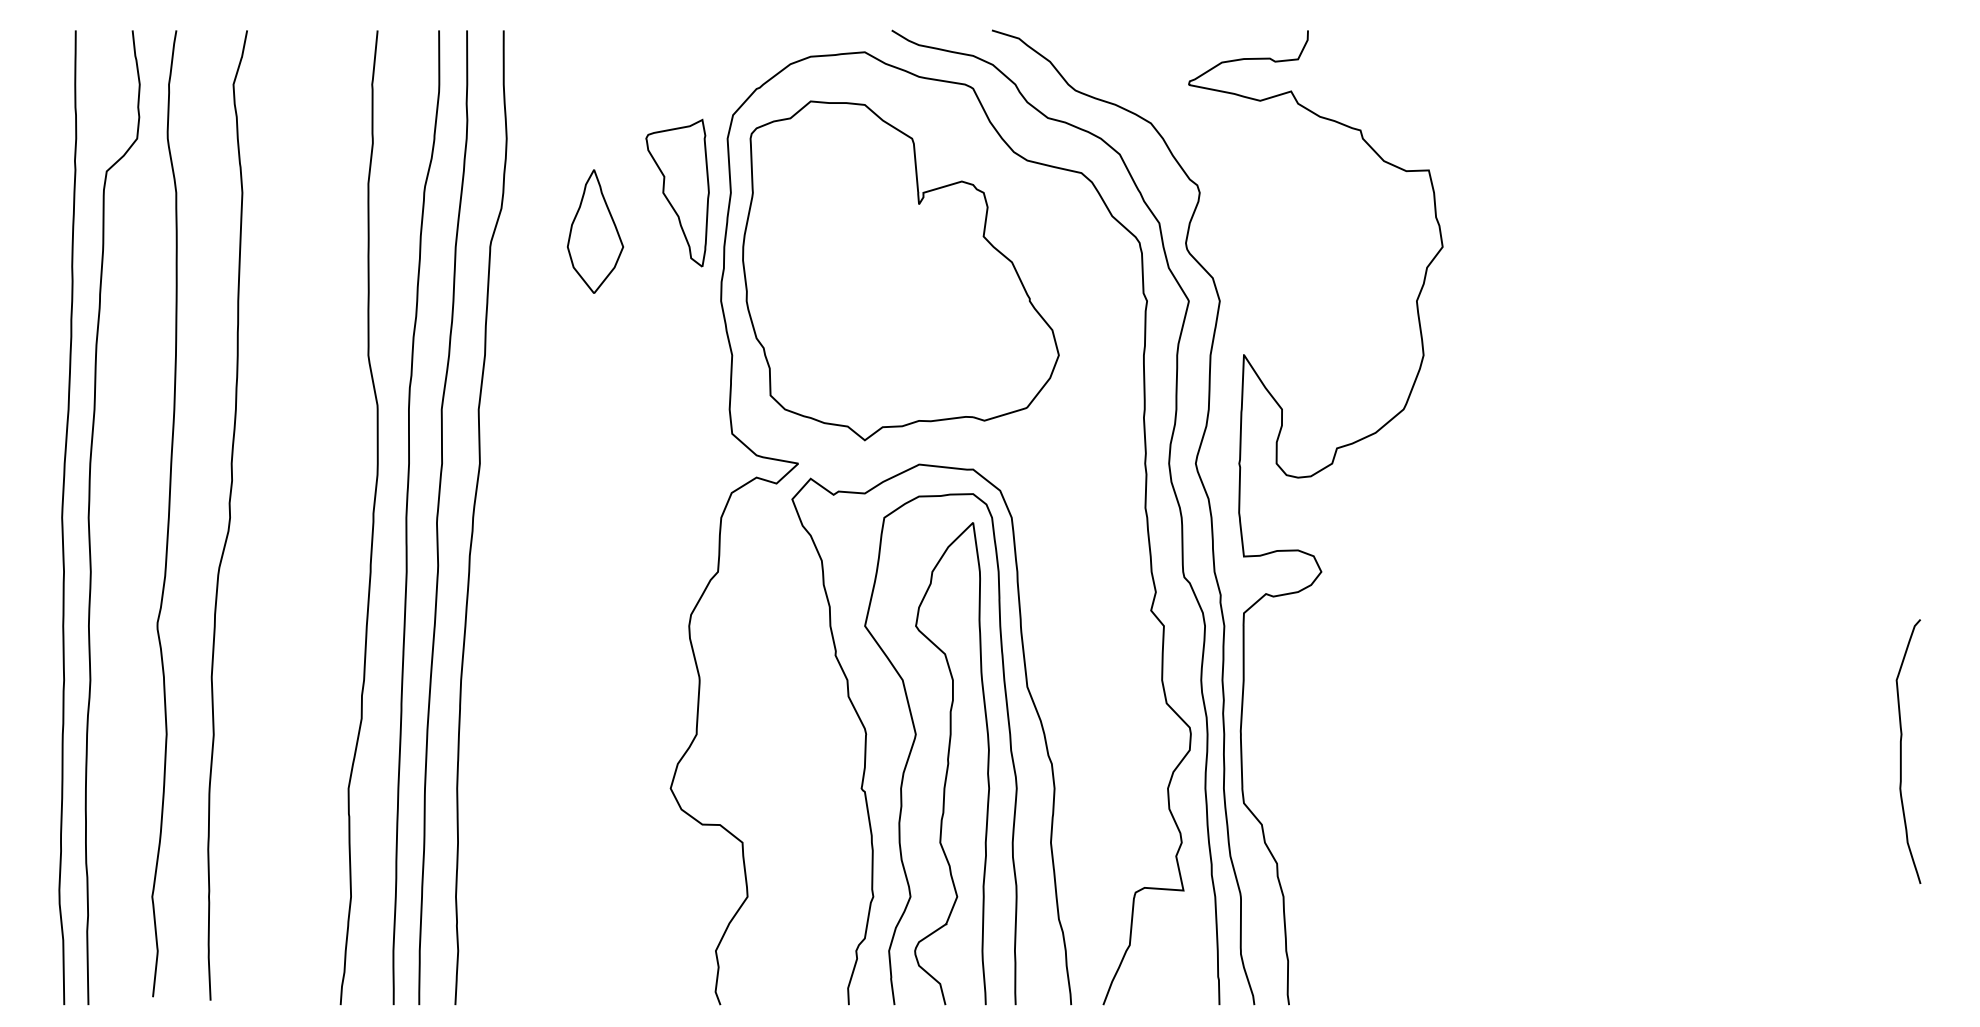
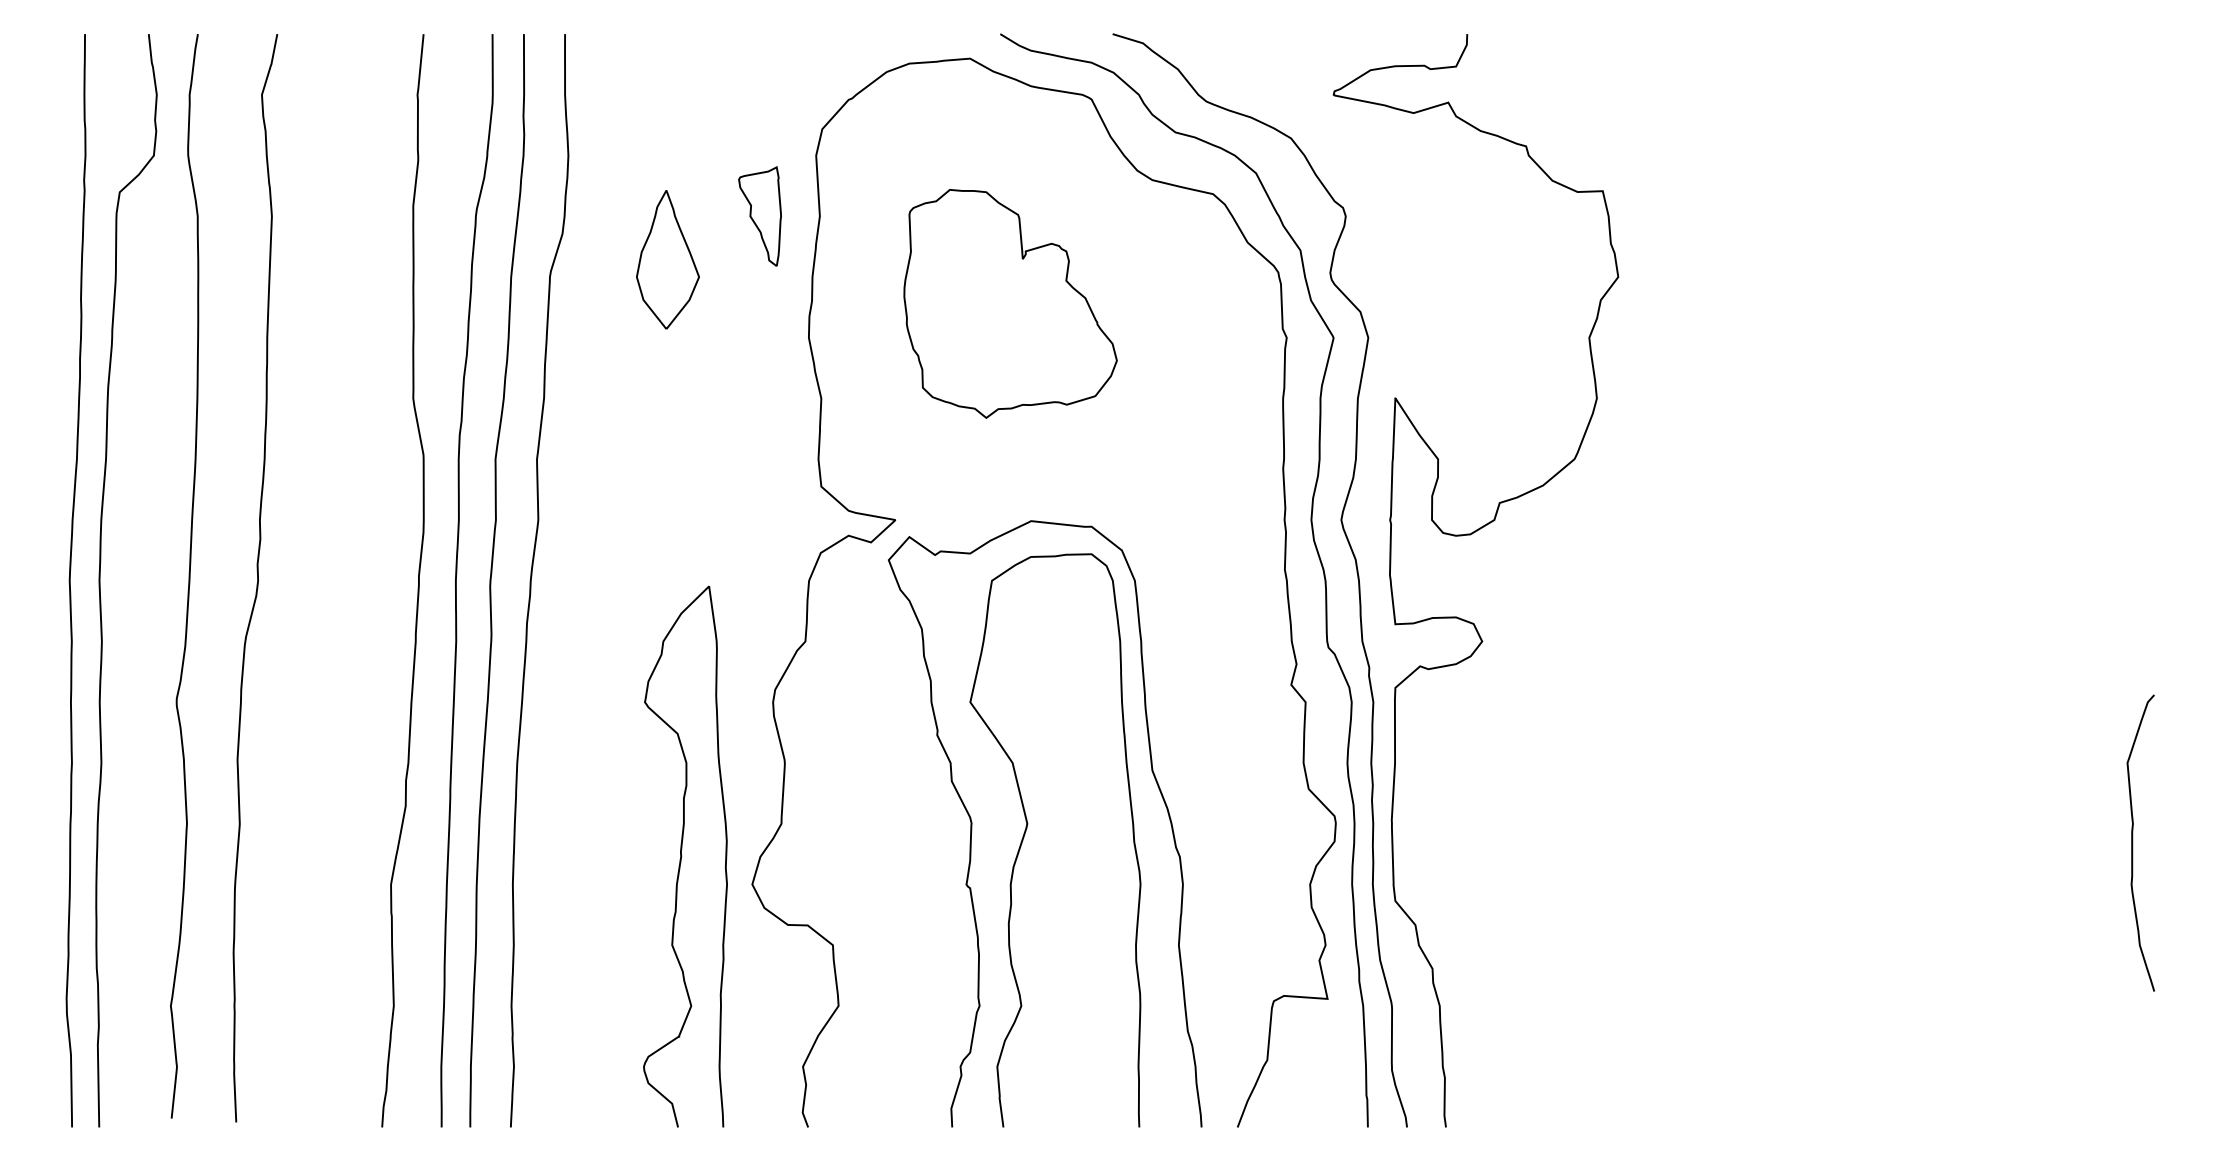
part: (677, 192) -> (759, 215), size x0.6
part: (900, 270) -> (1010, 303), size x0.6
curve: (949, 763) -> (682, 856), moved

